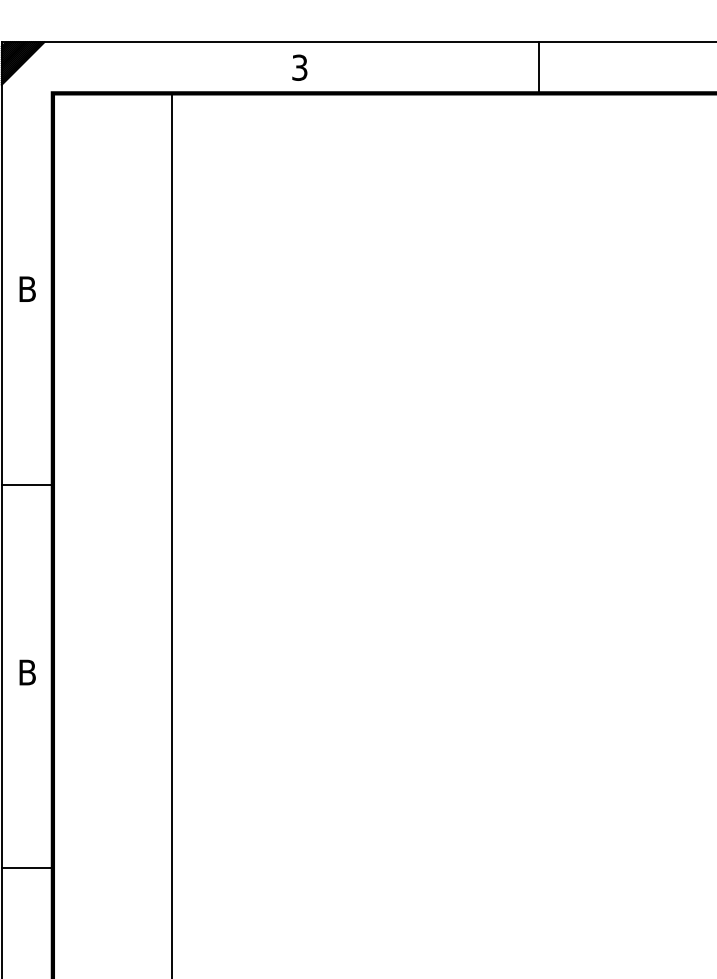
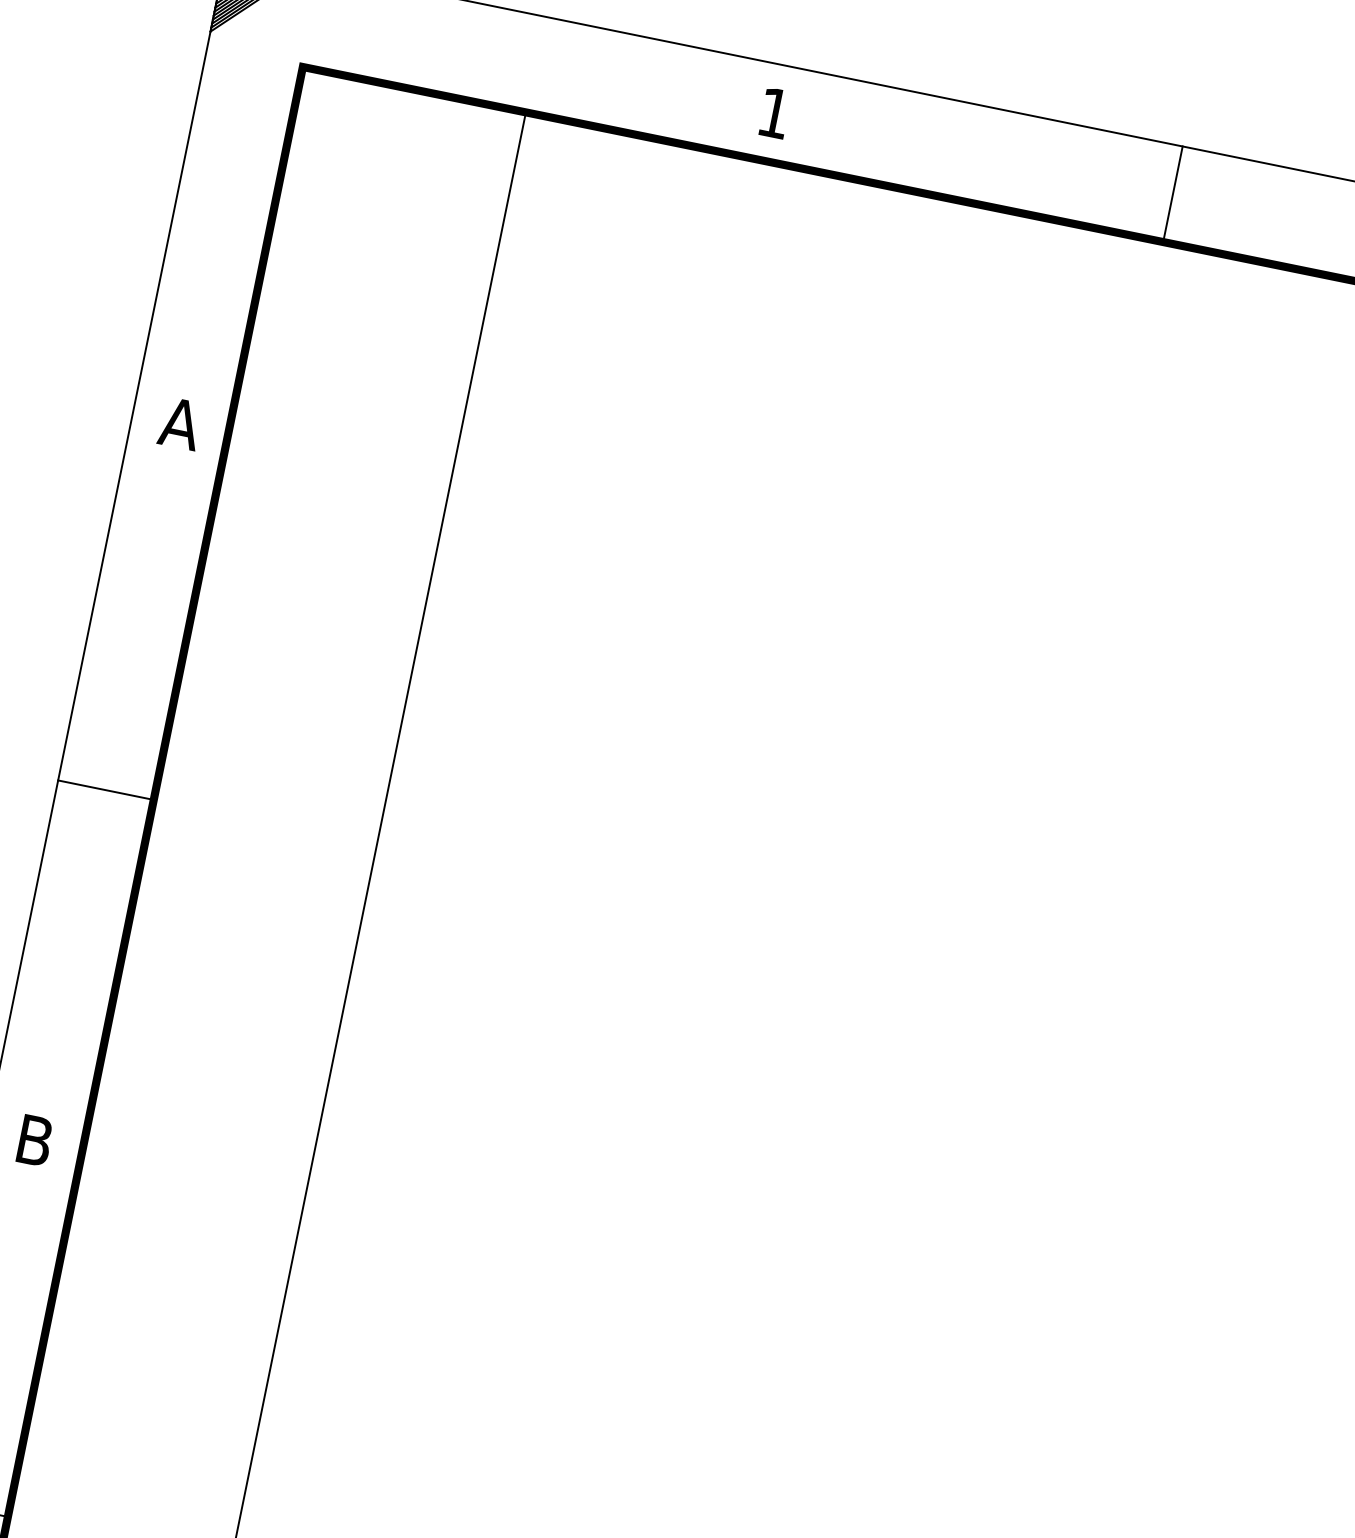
text: (299, 67) -> (773, 112), 3 -> 1
line: (538, 67) -> (1172, 193), moved
text: (27, 288) -> (181, 422), B -> A

